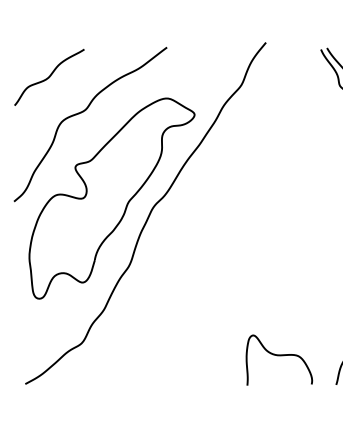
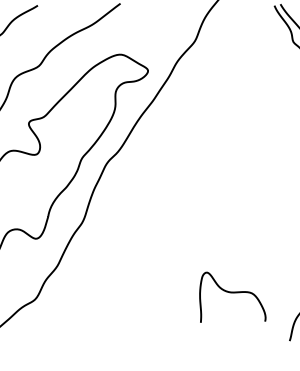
curve: (279, 356) -> (232, 293), moved

